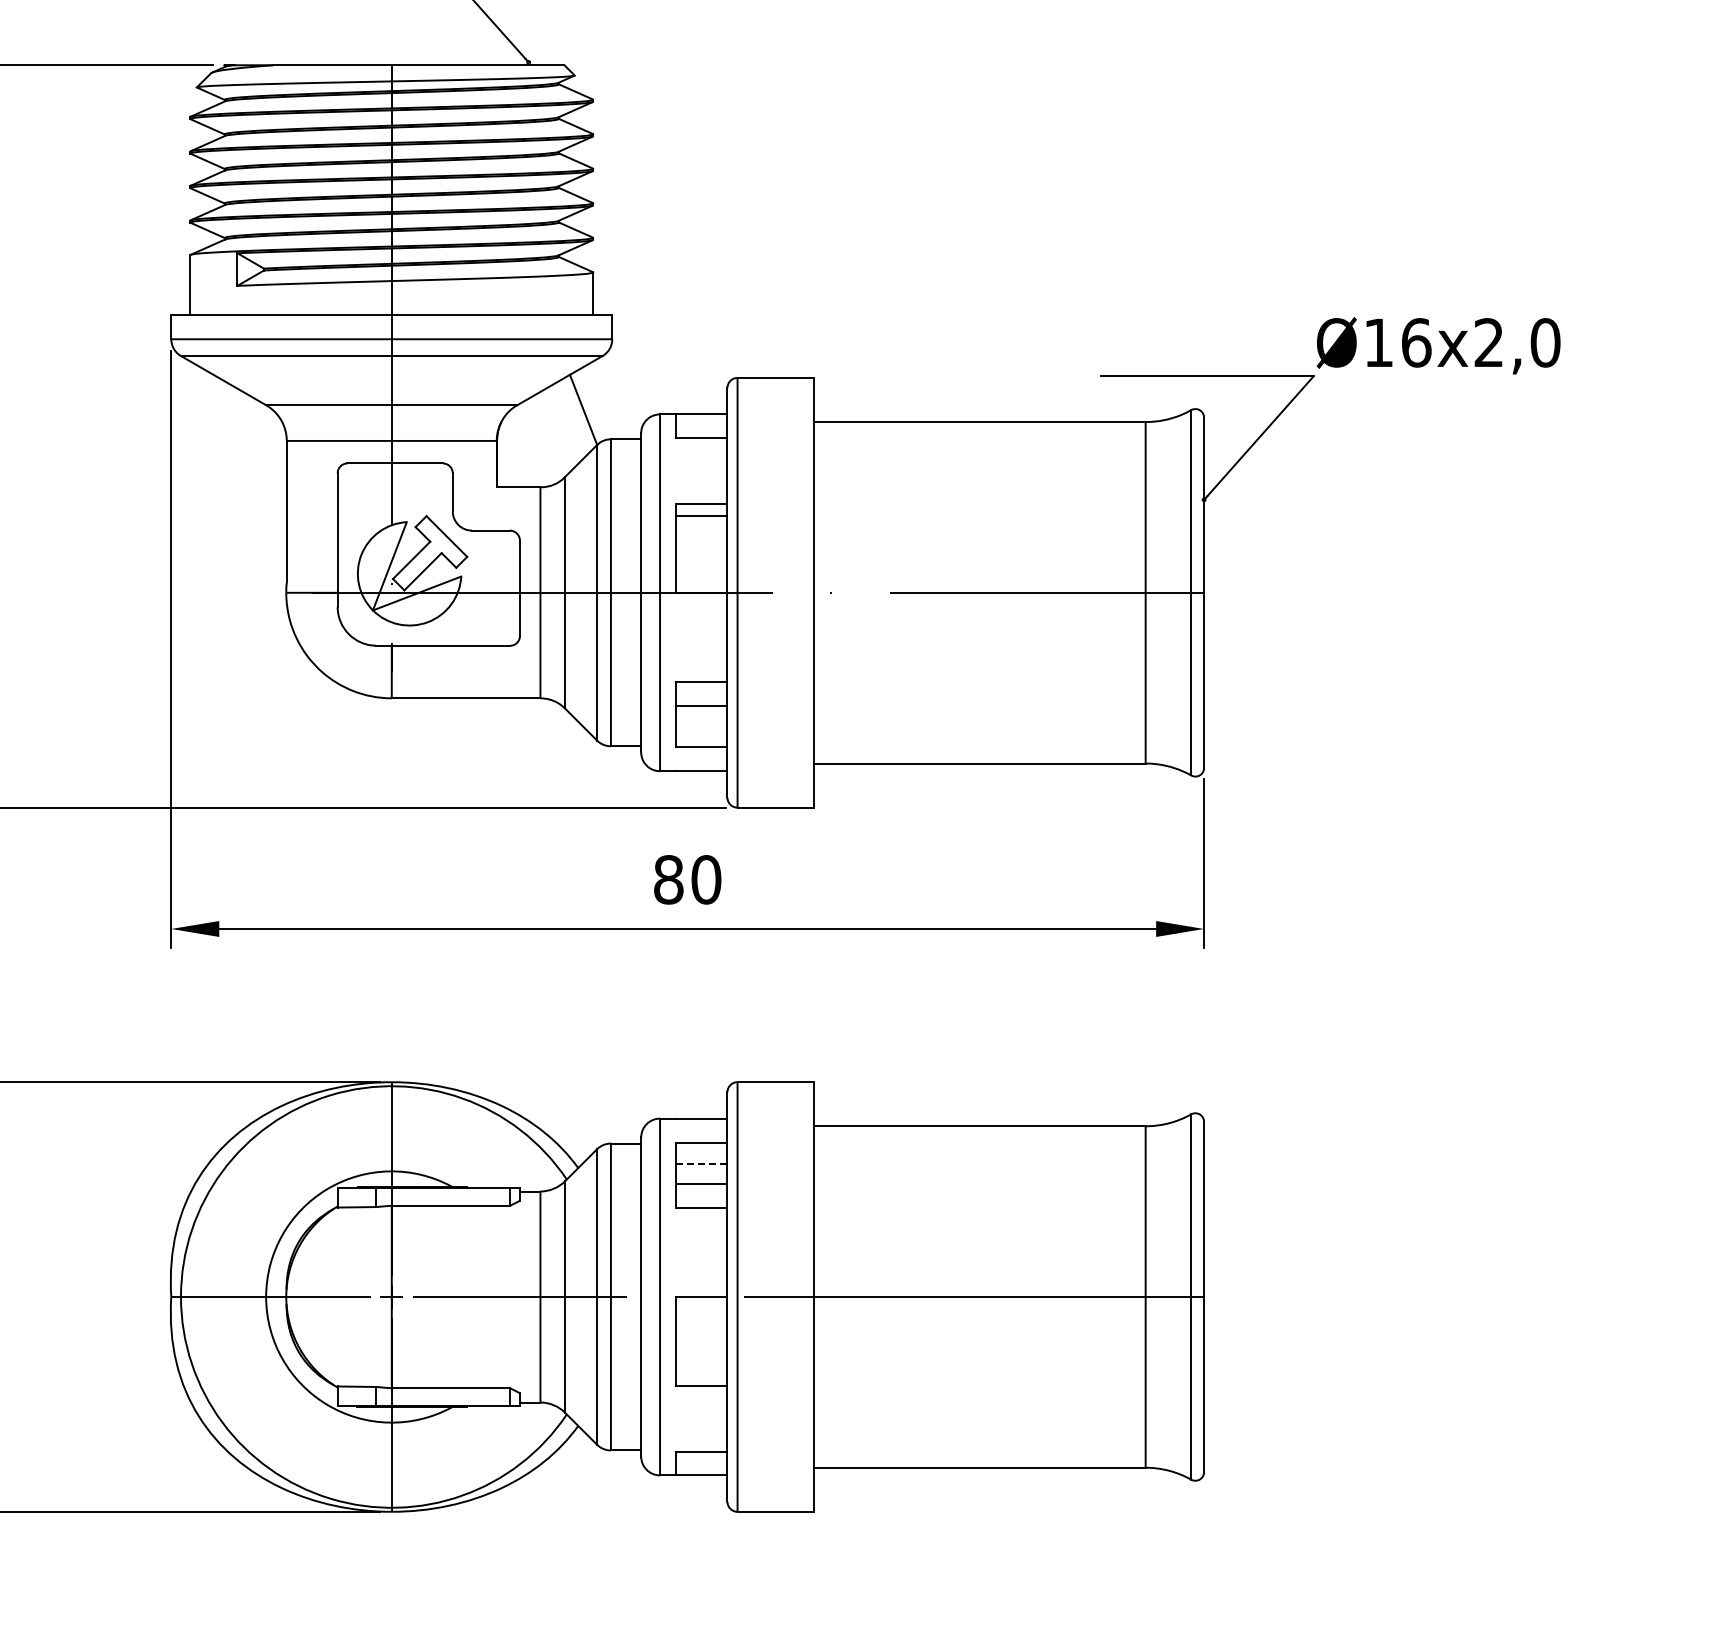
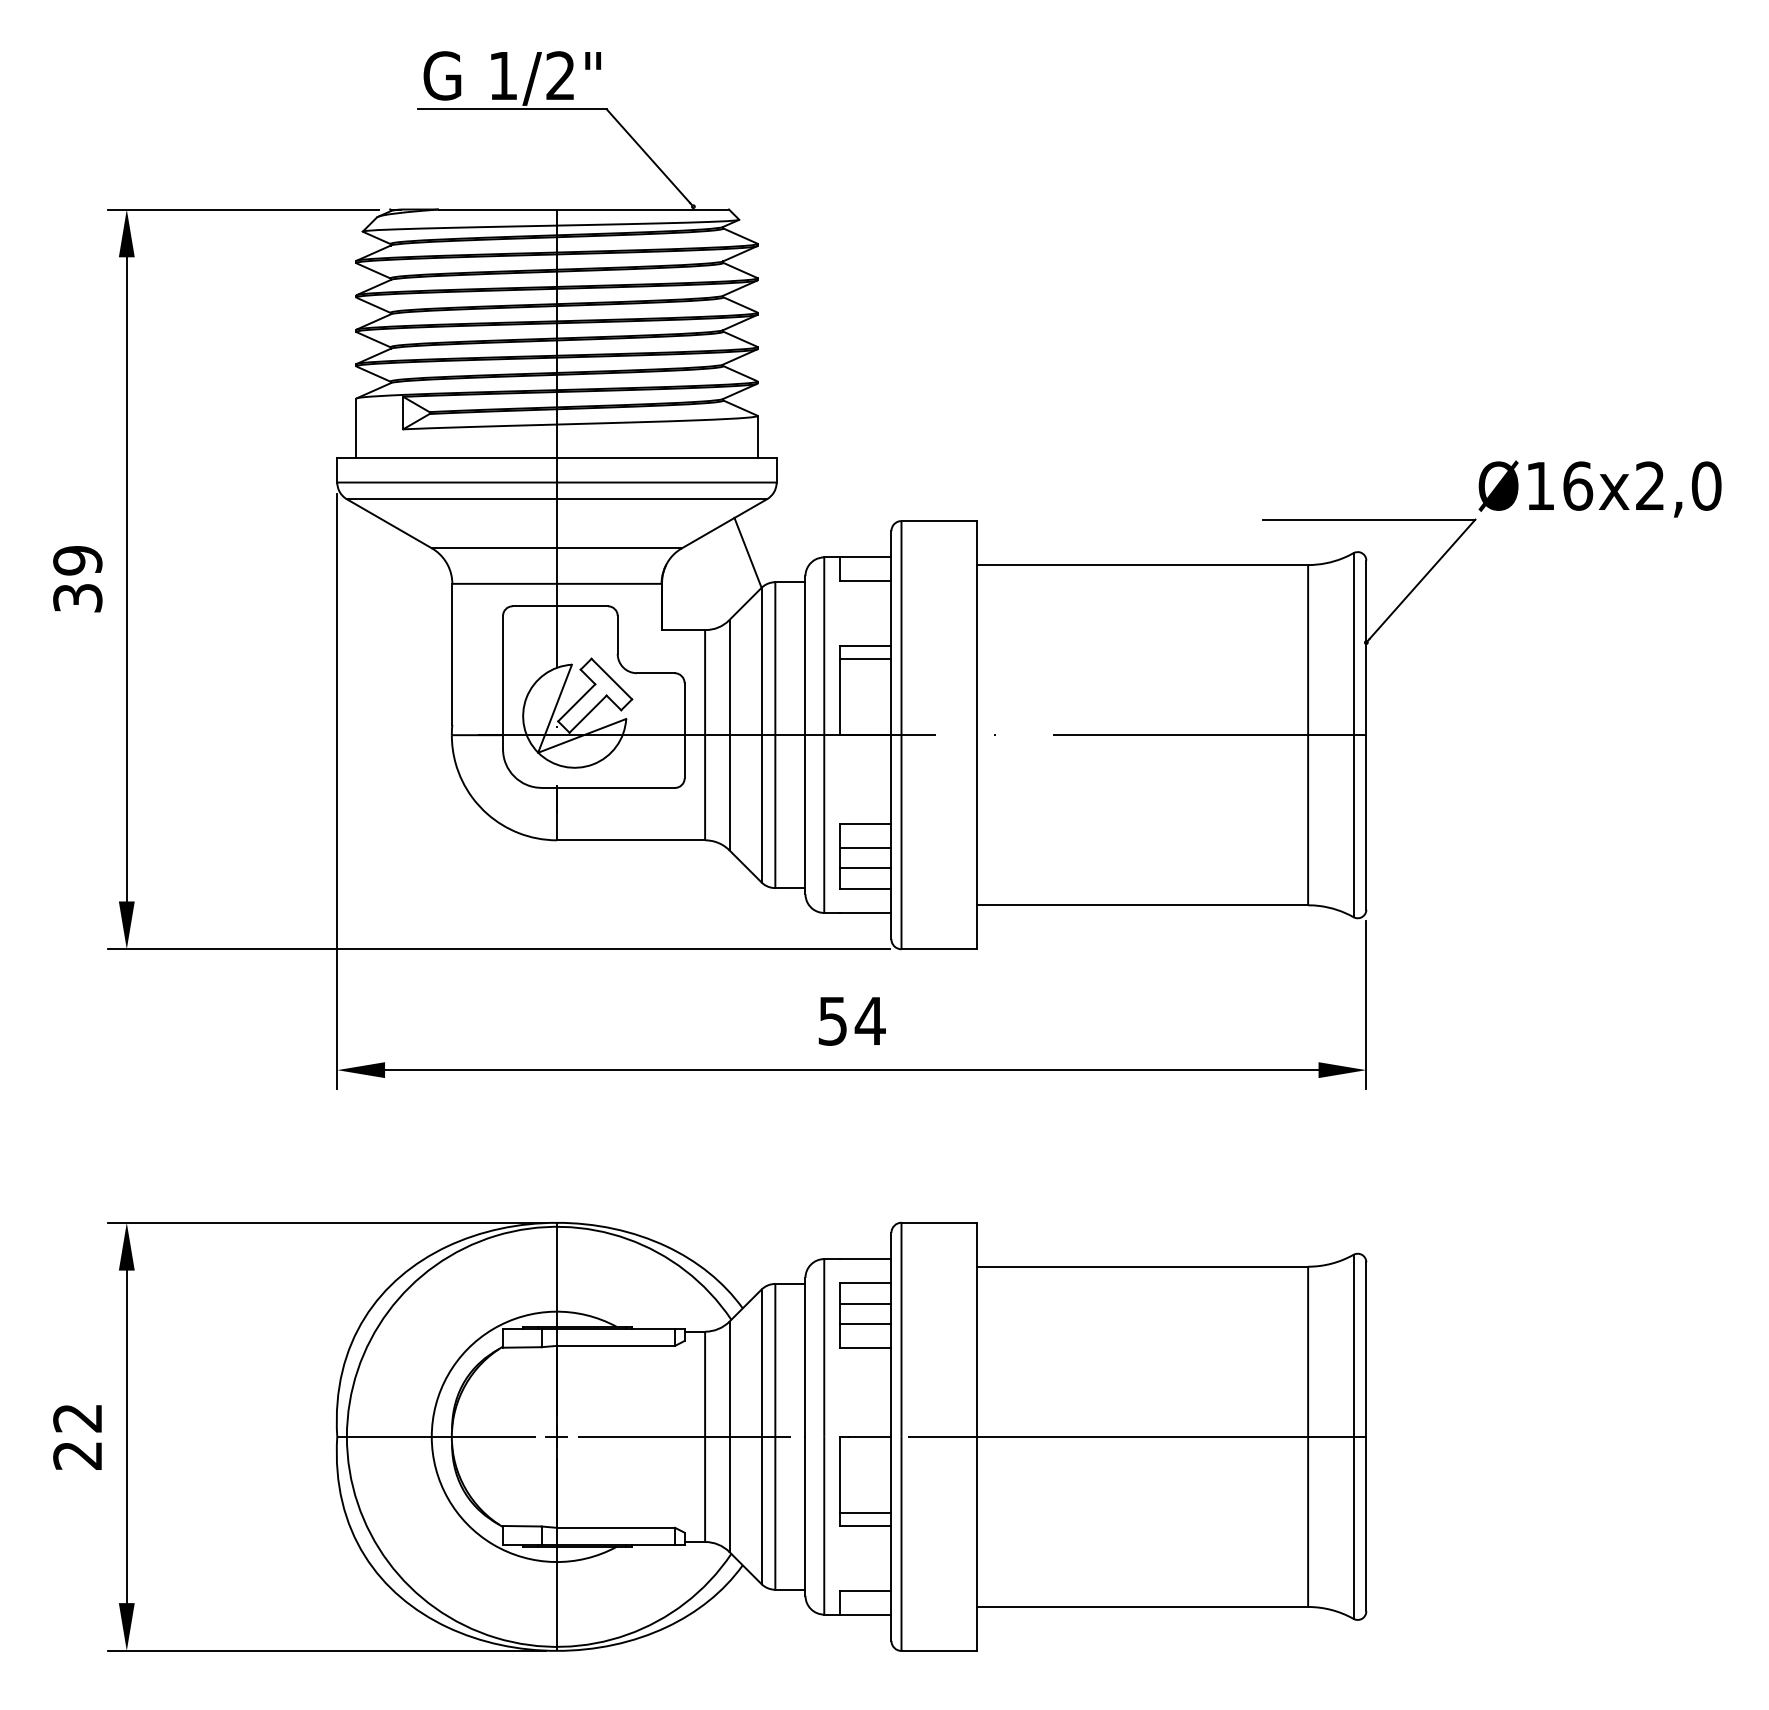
line: (701, 725) -> (865, 867), added
text: (687, 879) -> (851, 1020), 80 -> 54
line: (701, 1164) -> (865, 1304), dashed -> solid
line: (701, 1373) -> (865, 1513), added

